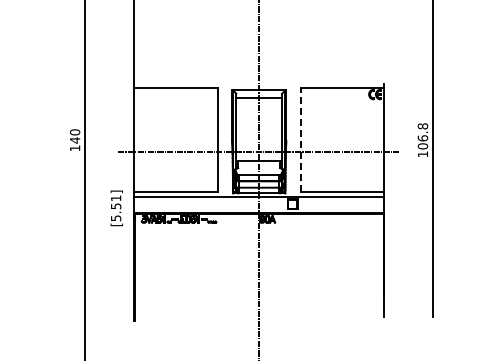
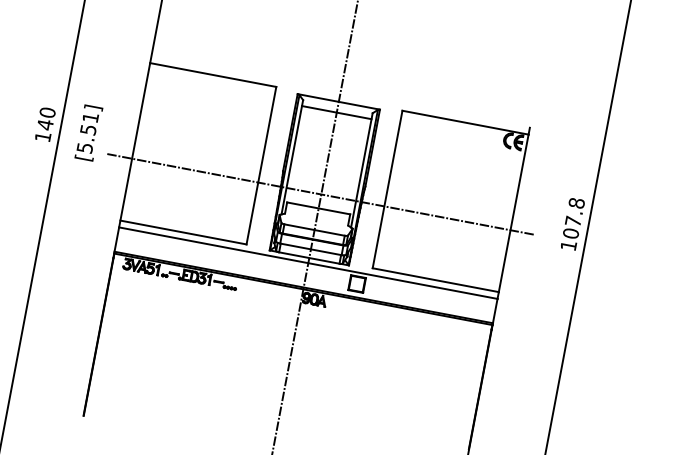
text: (422, 138) -> (572, 221), 106.8 -> 107.8
line: (300, 140) -> (387, 189), dashed -> solid
text: (116, 208) -> (88, 133), moved

